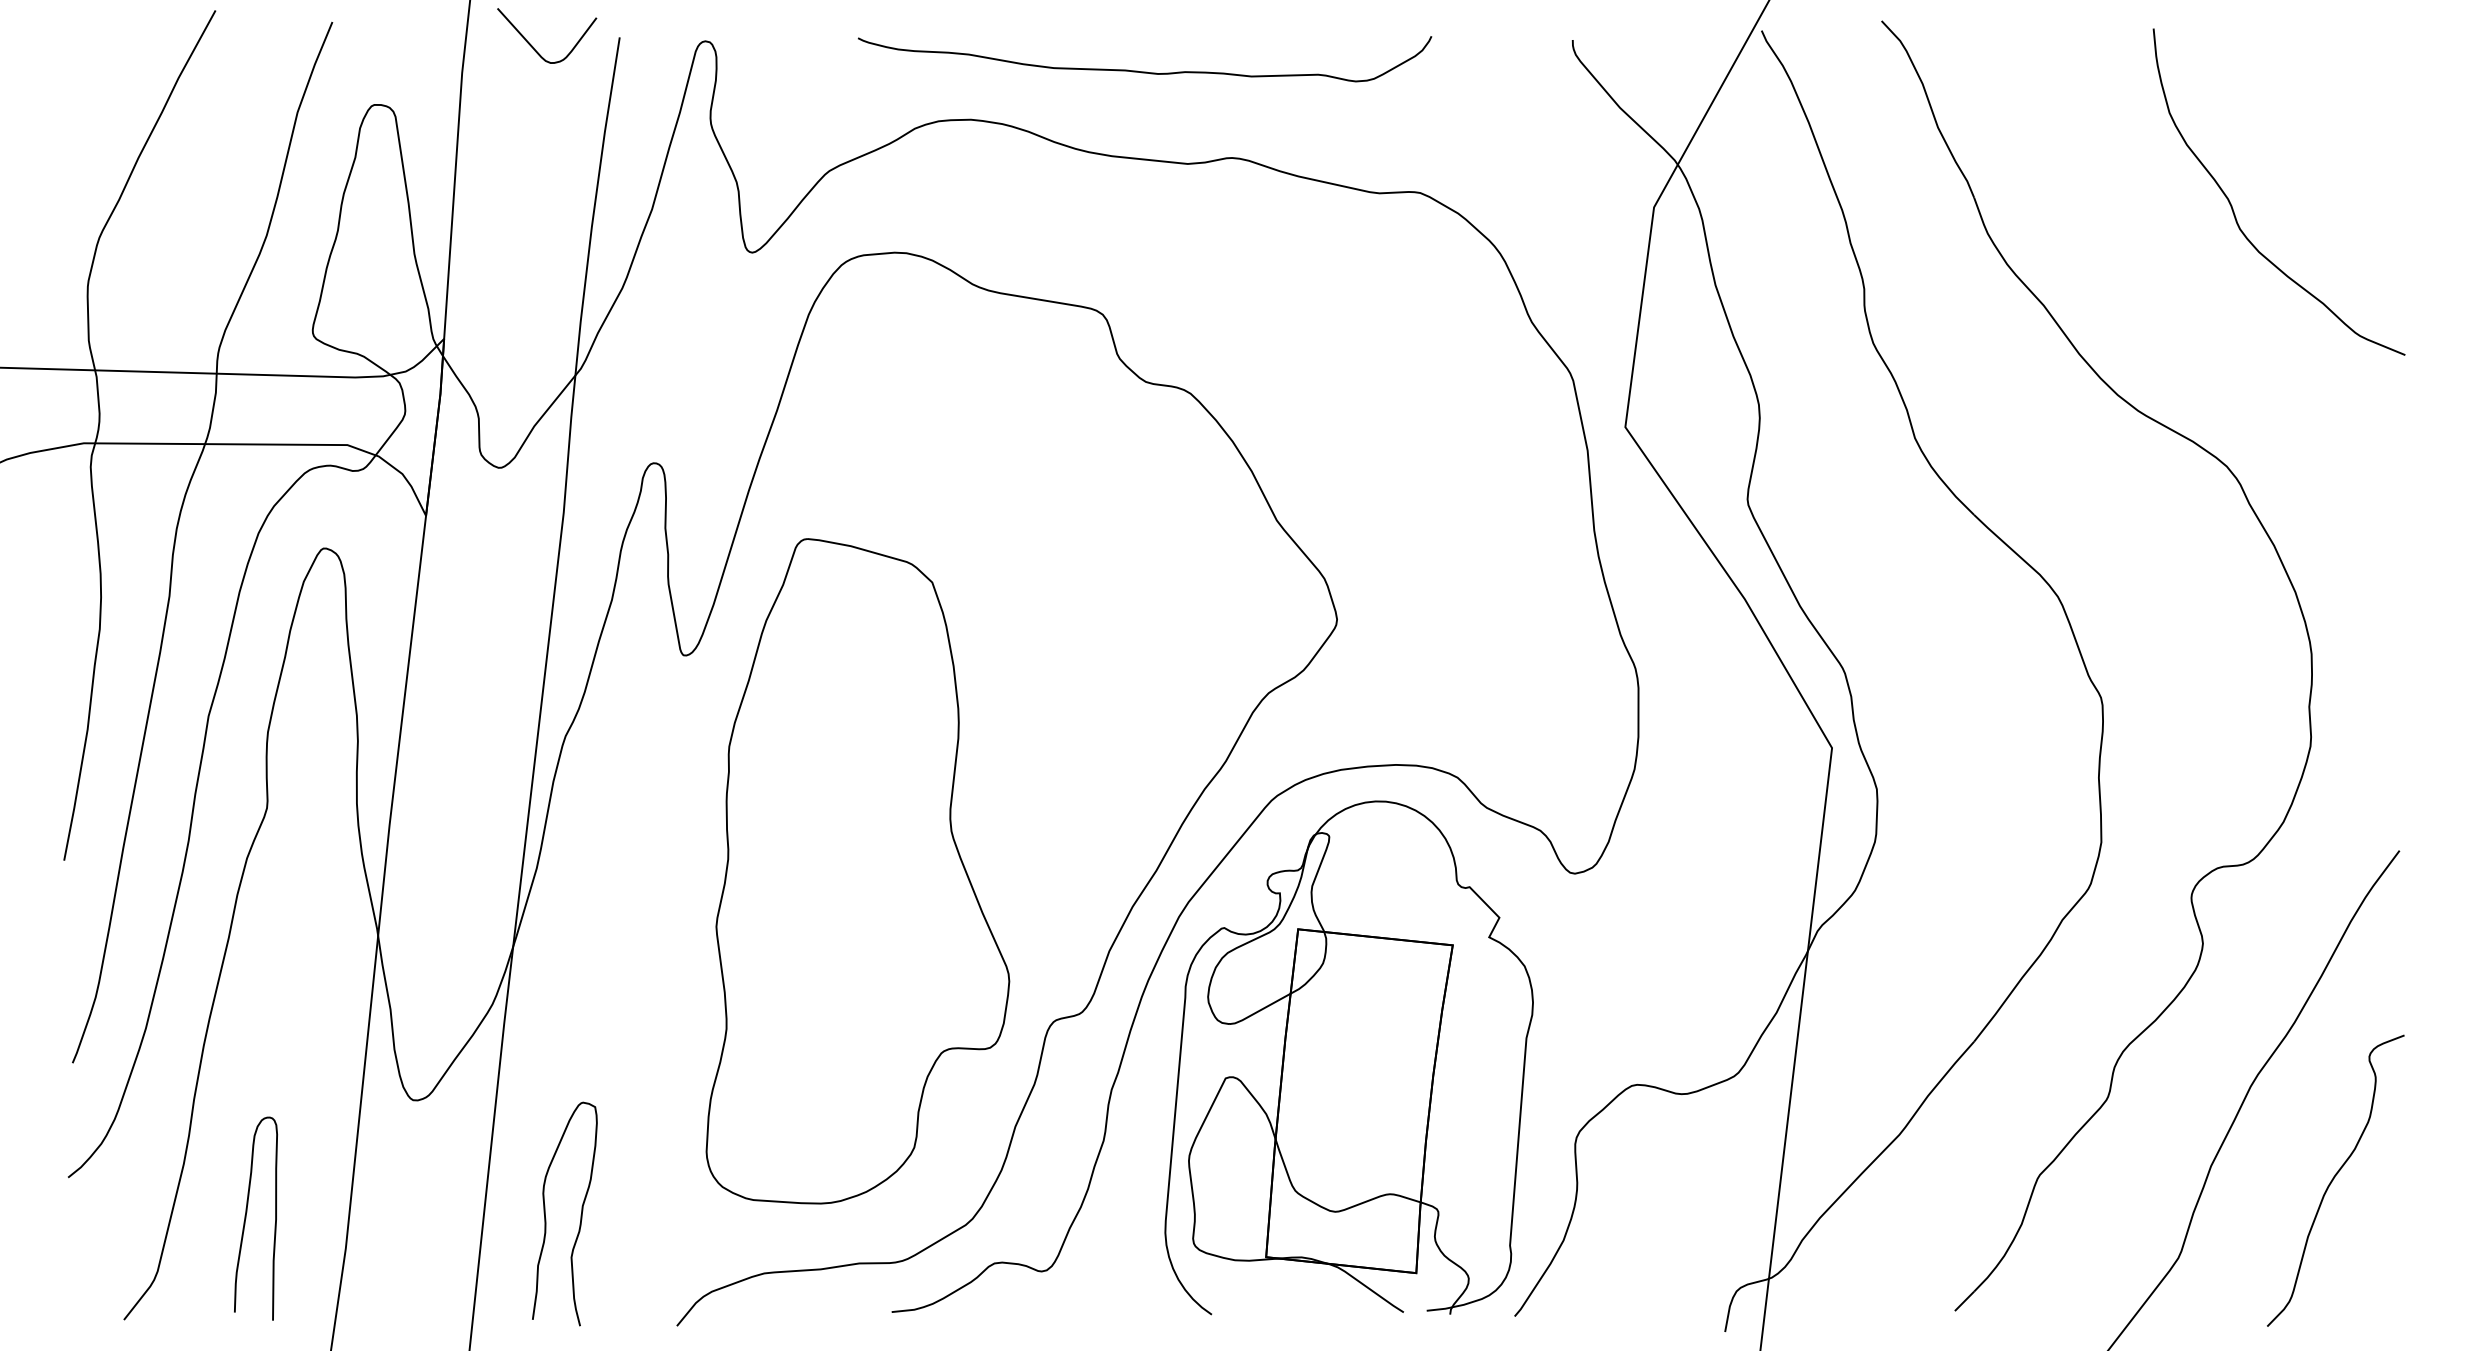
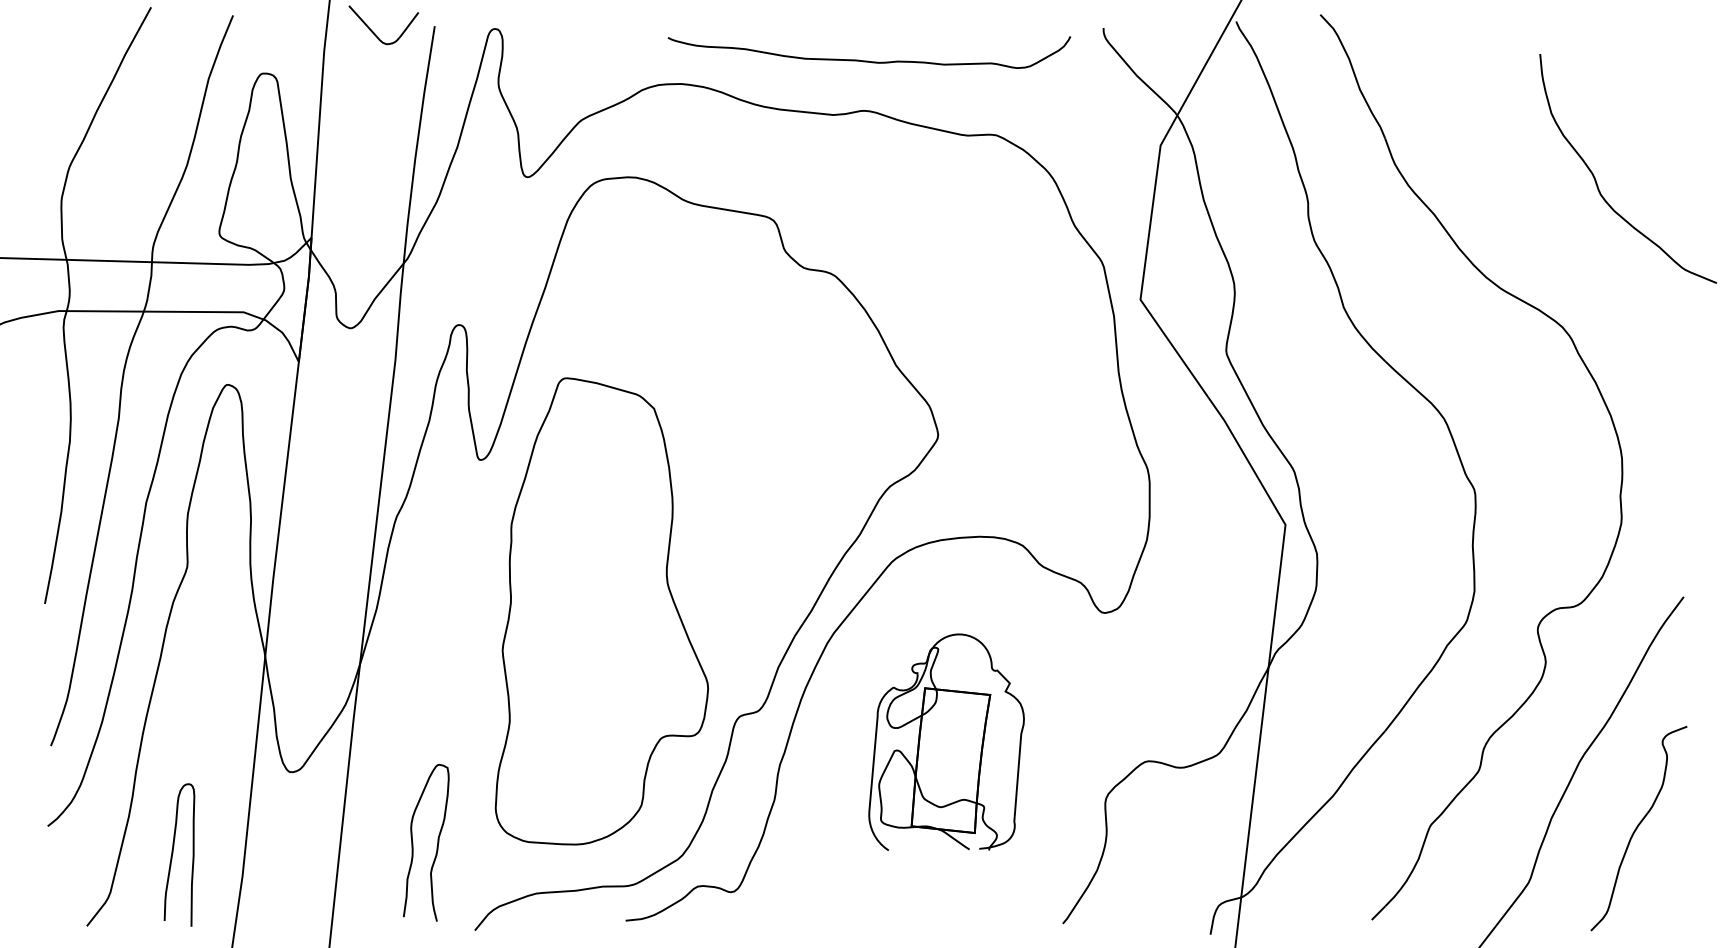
curve: (1143, 70) -> (868, 60), moved
curve: (2235, 211) -> (1597, 182), moved
part: (1348, 1058) -> (946, 742), size x0.6
curve: (579, 1219) -> (436, 846), moved

